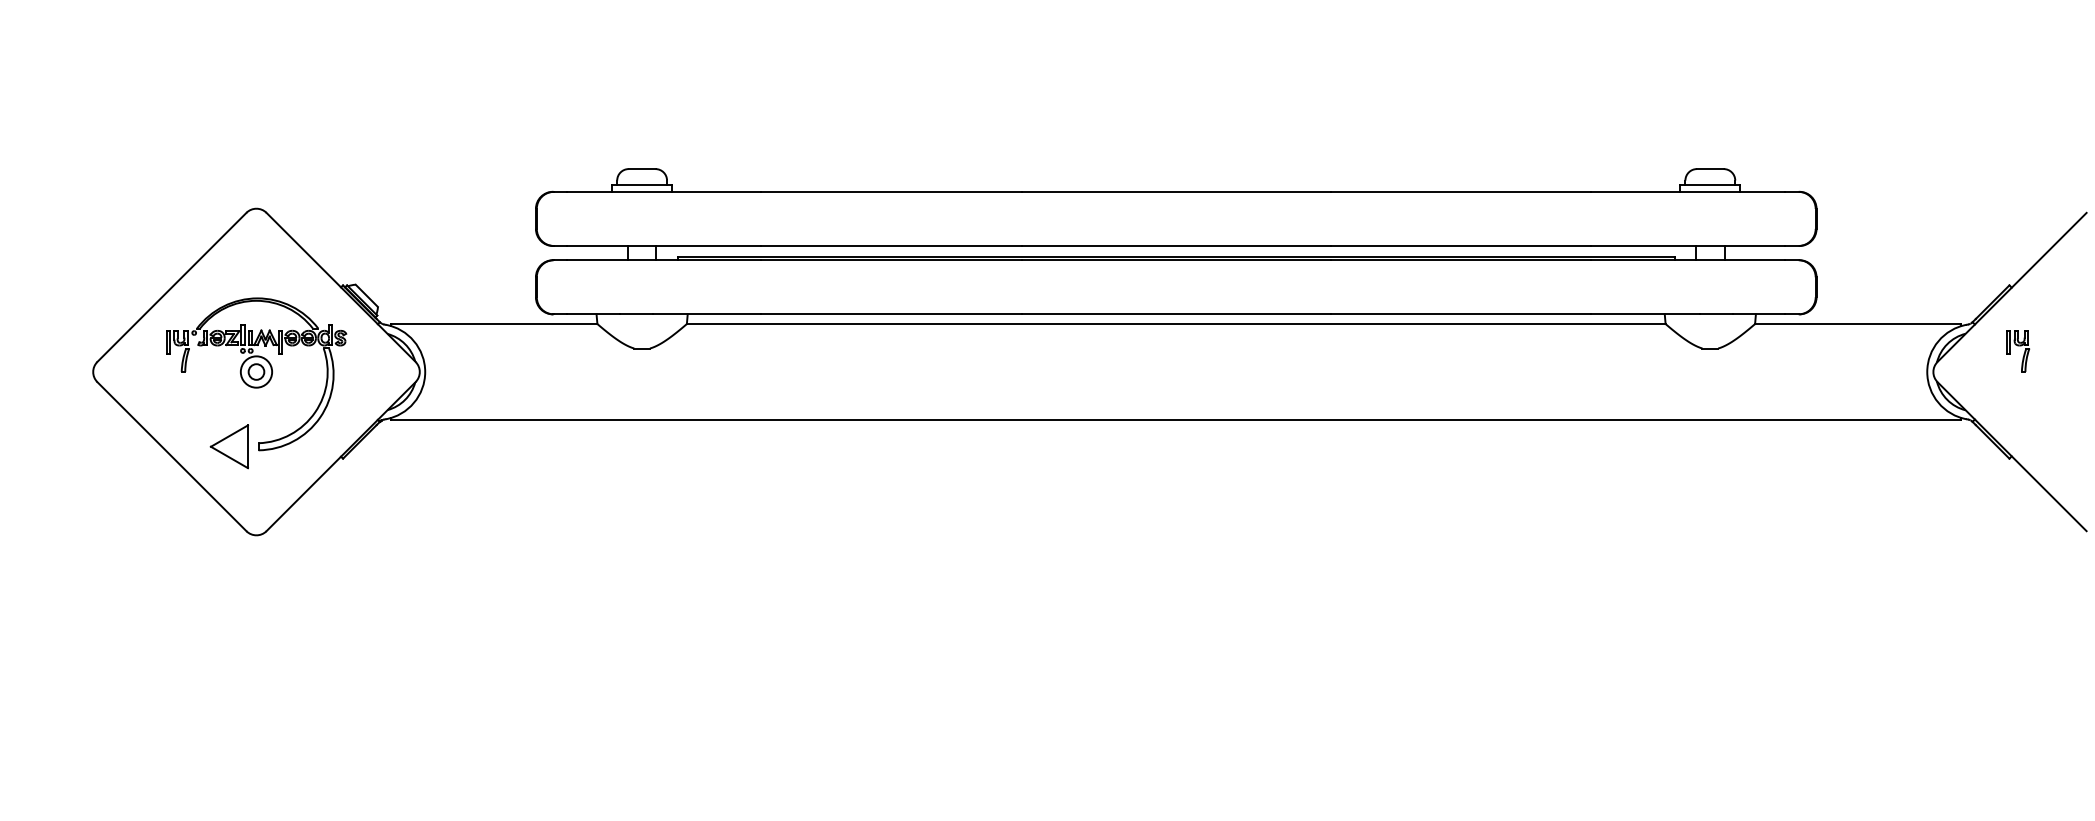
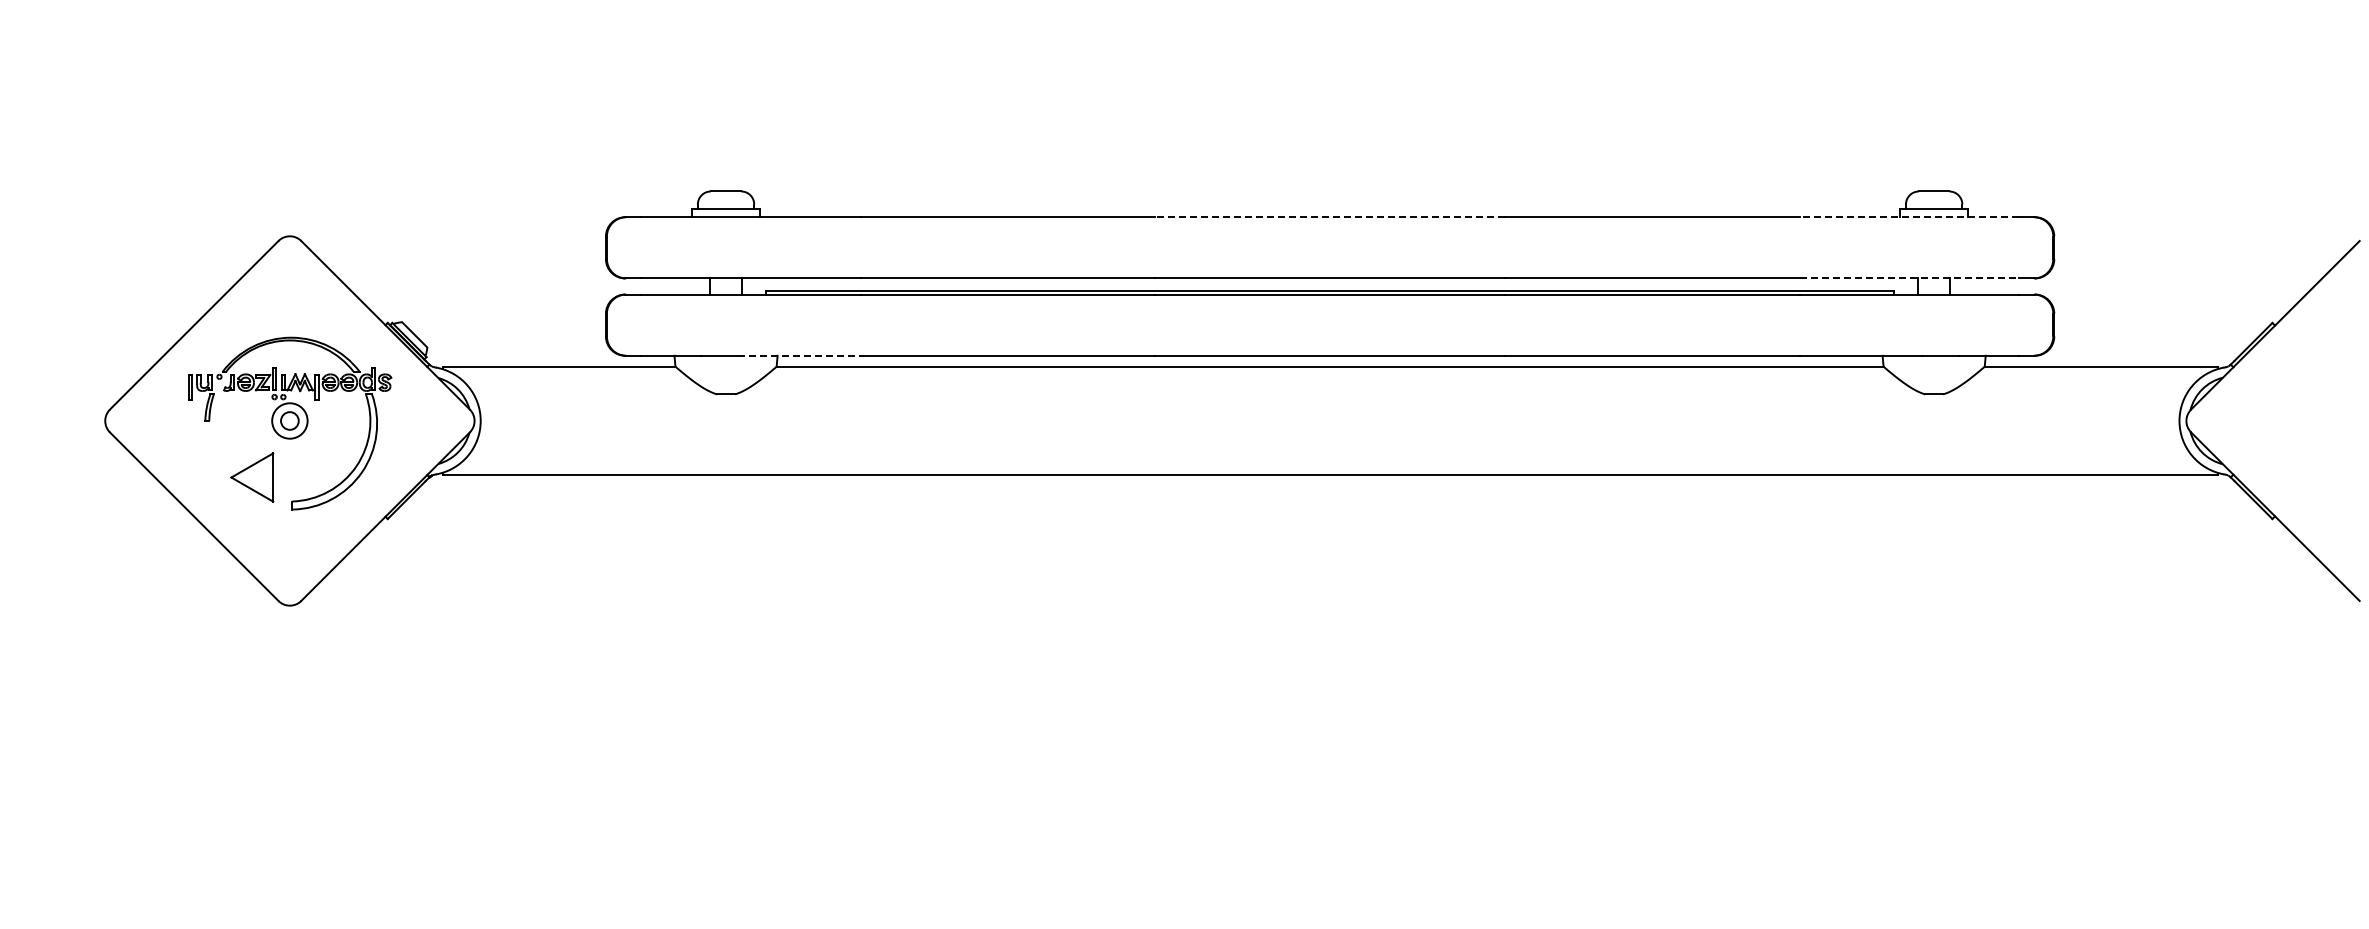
line: (1176, 192) -> (1330, 217), solid -> dashed
line: (1688, 192) -> (1909, 217), solid -> dashed
line: (1688, 246) -> (1909, 278), solid -> dashed
line: (707, 314) -> (799, 355), solid -> dashed
part: (2018, 351) -> (2282, 397), removed
part: (229, 446) -> (252, 477), moved

